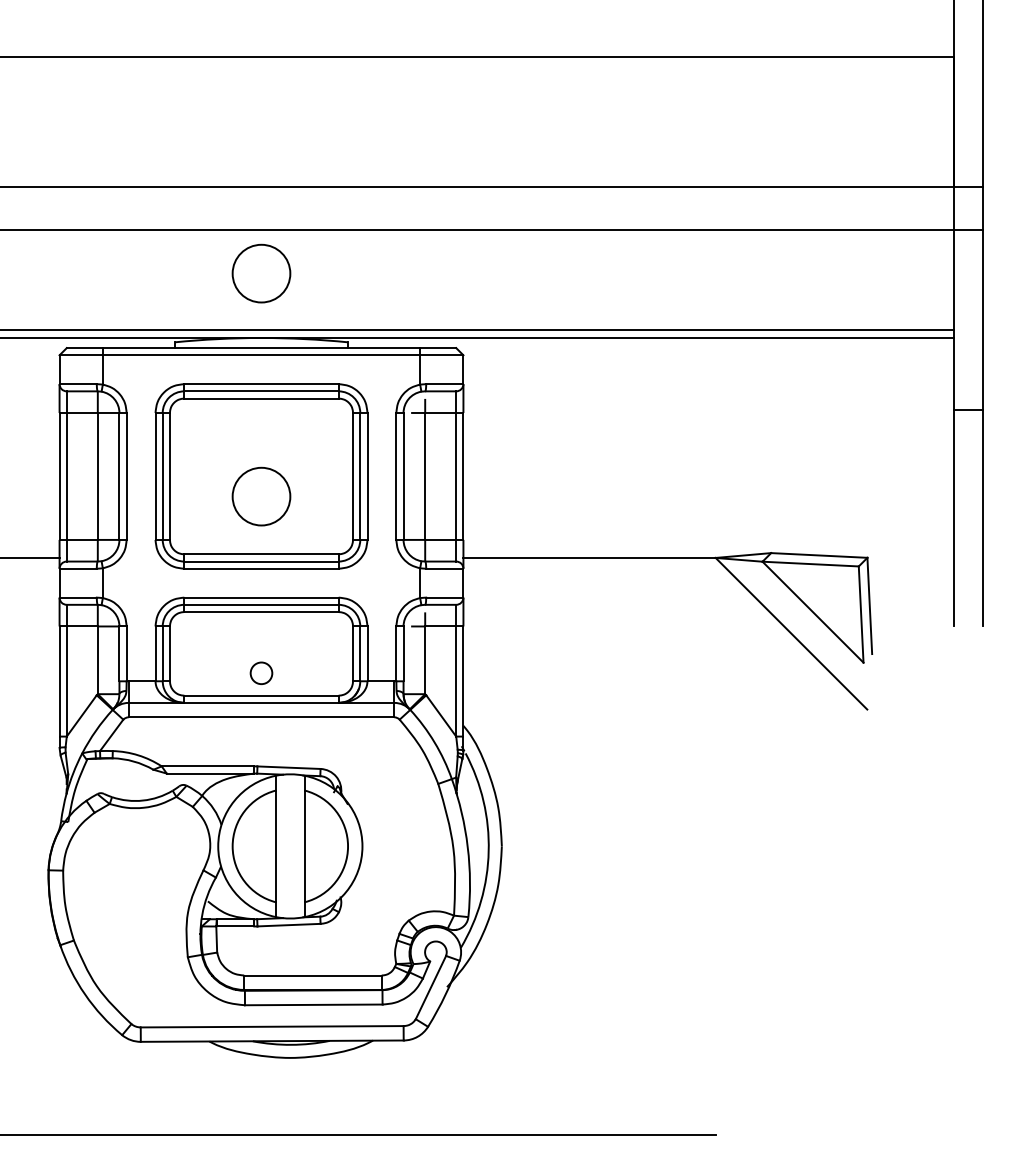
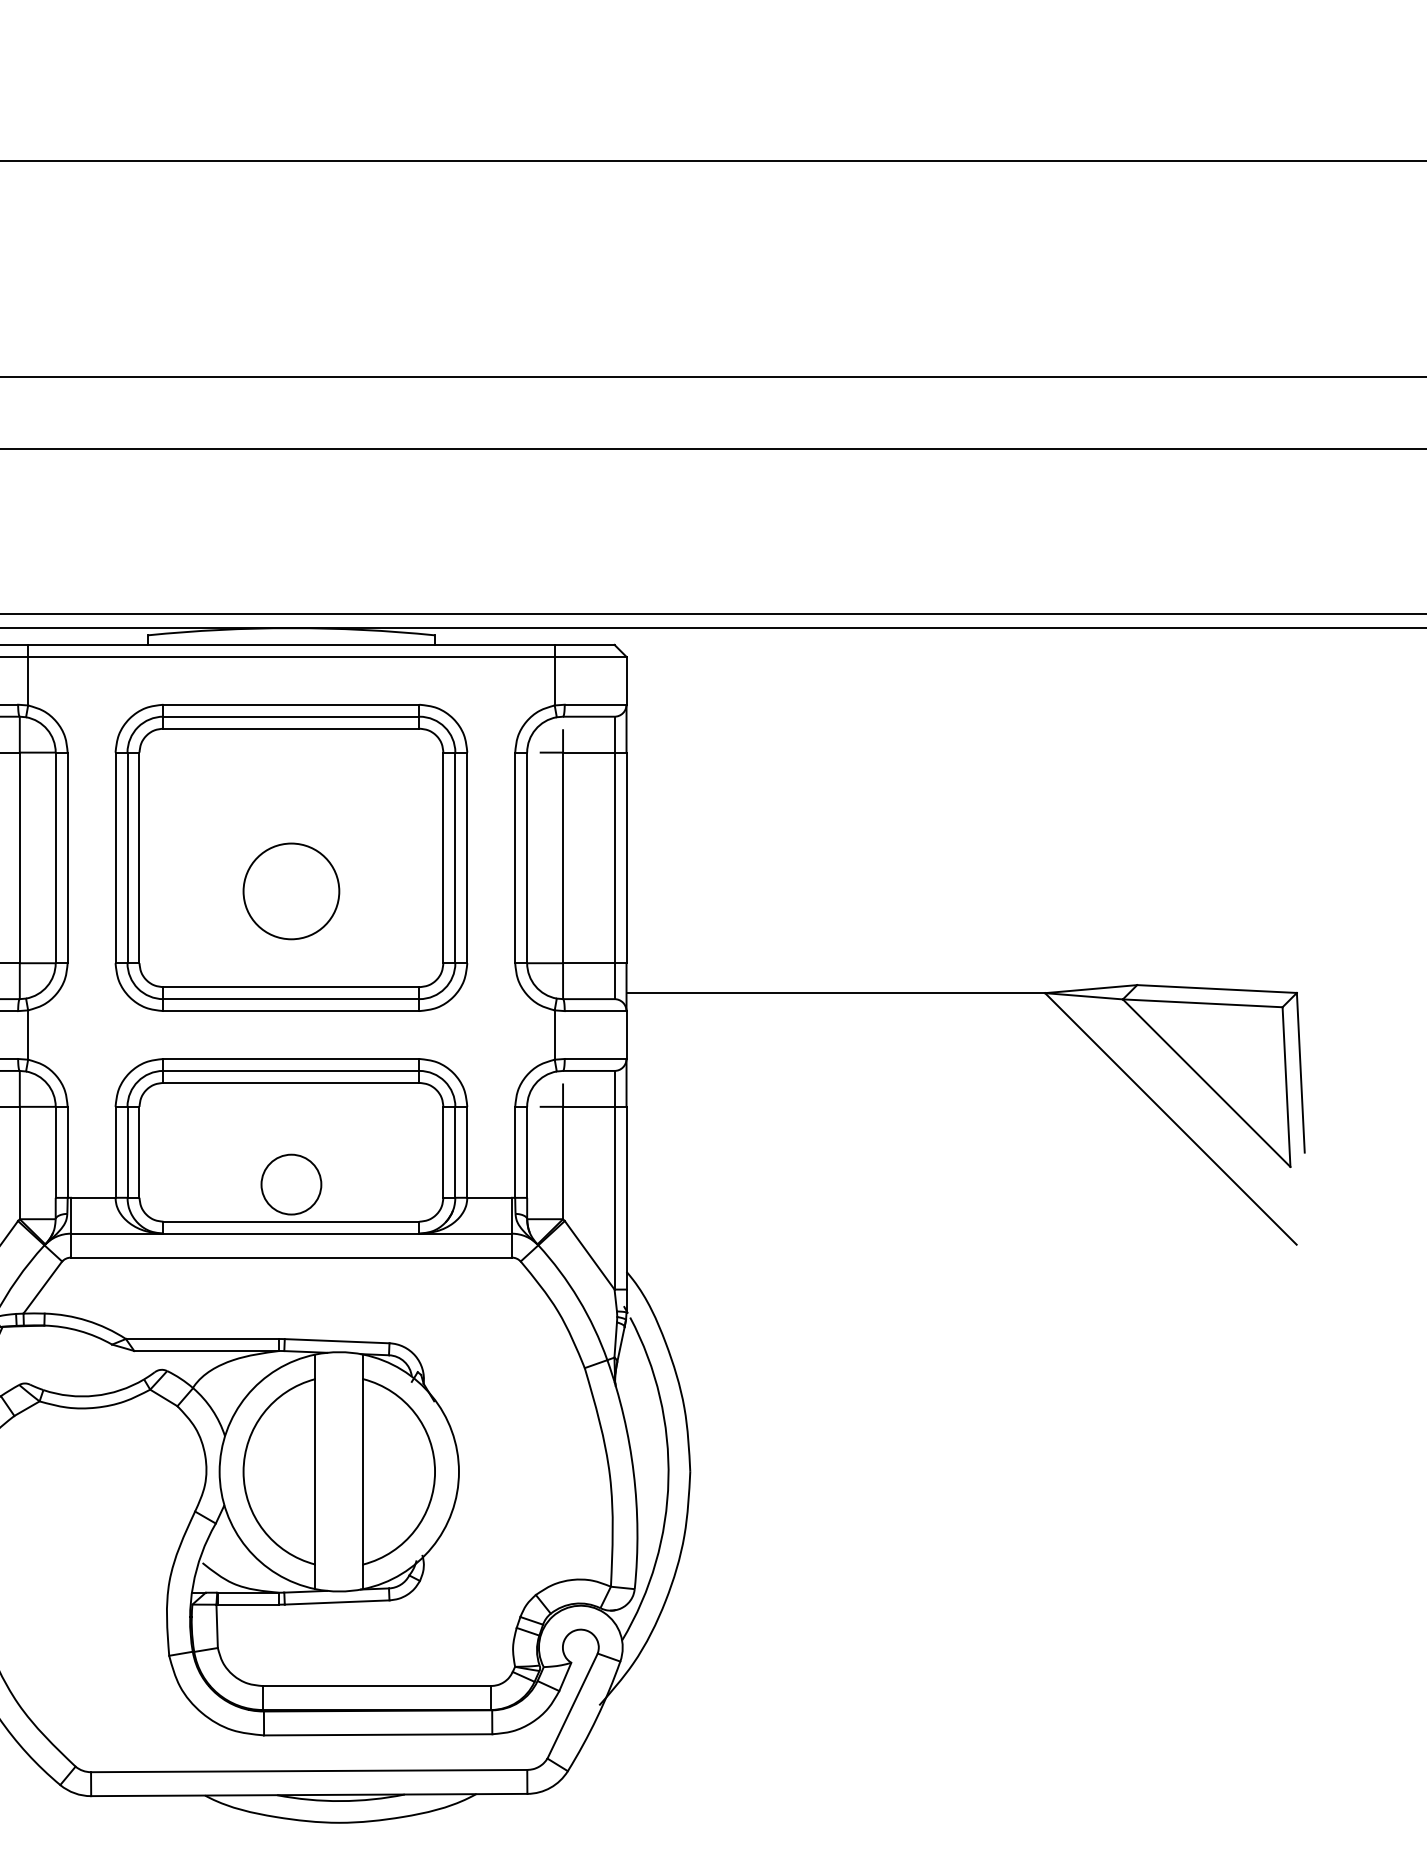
circle: (261, 273) -> (291, 521), removed
circle: (261, 673) -> (291, 1184), size x1.67

